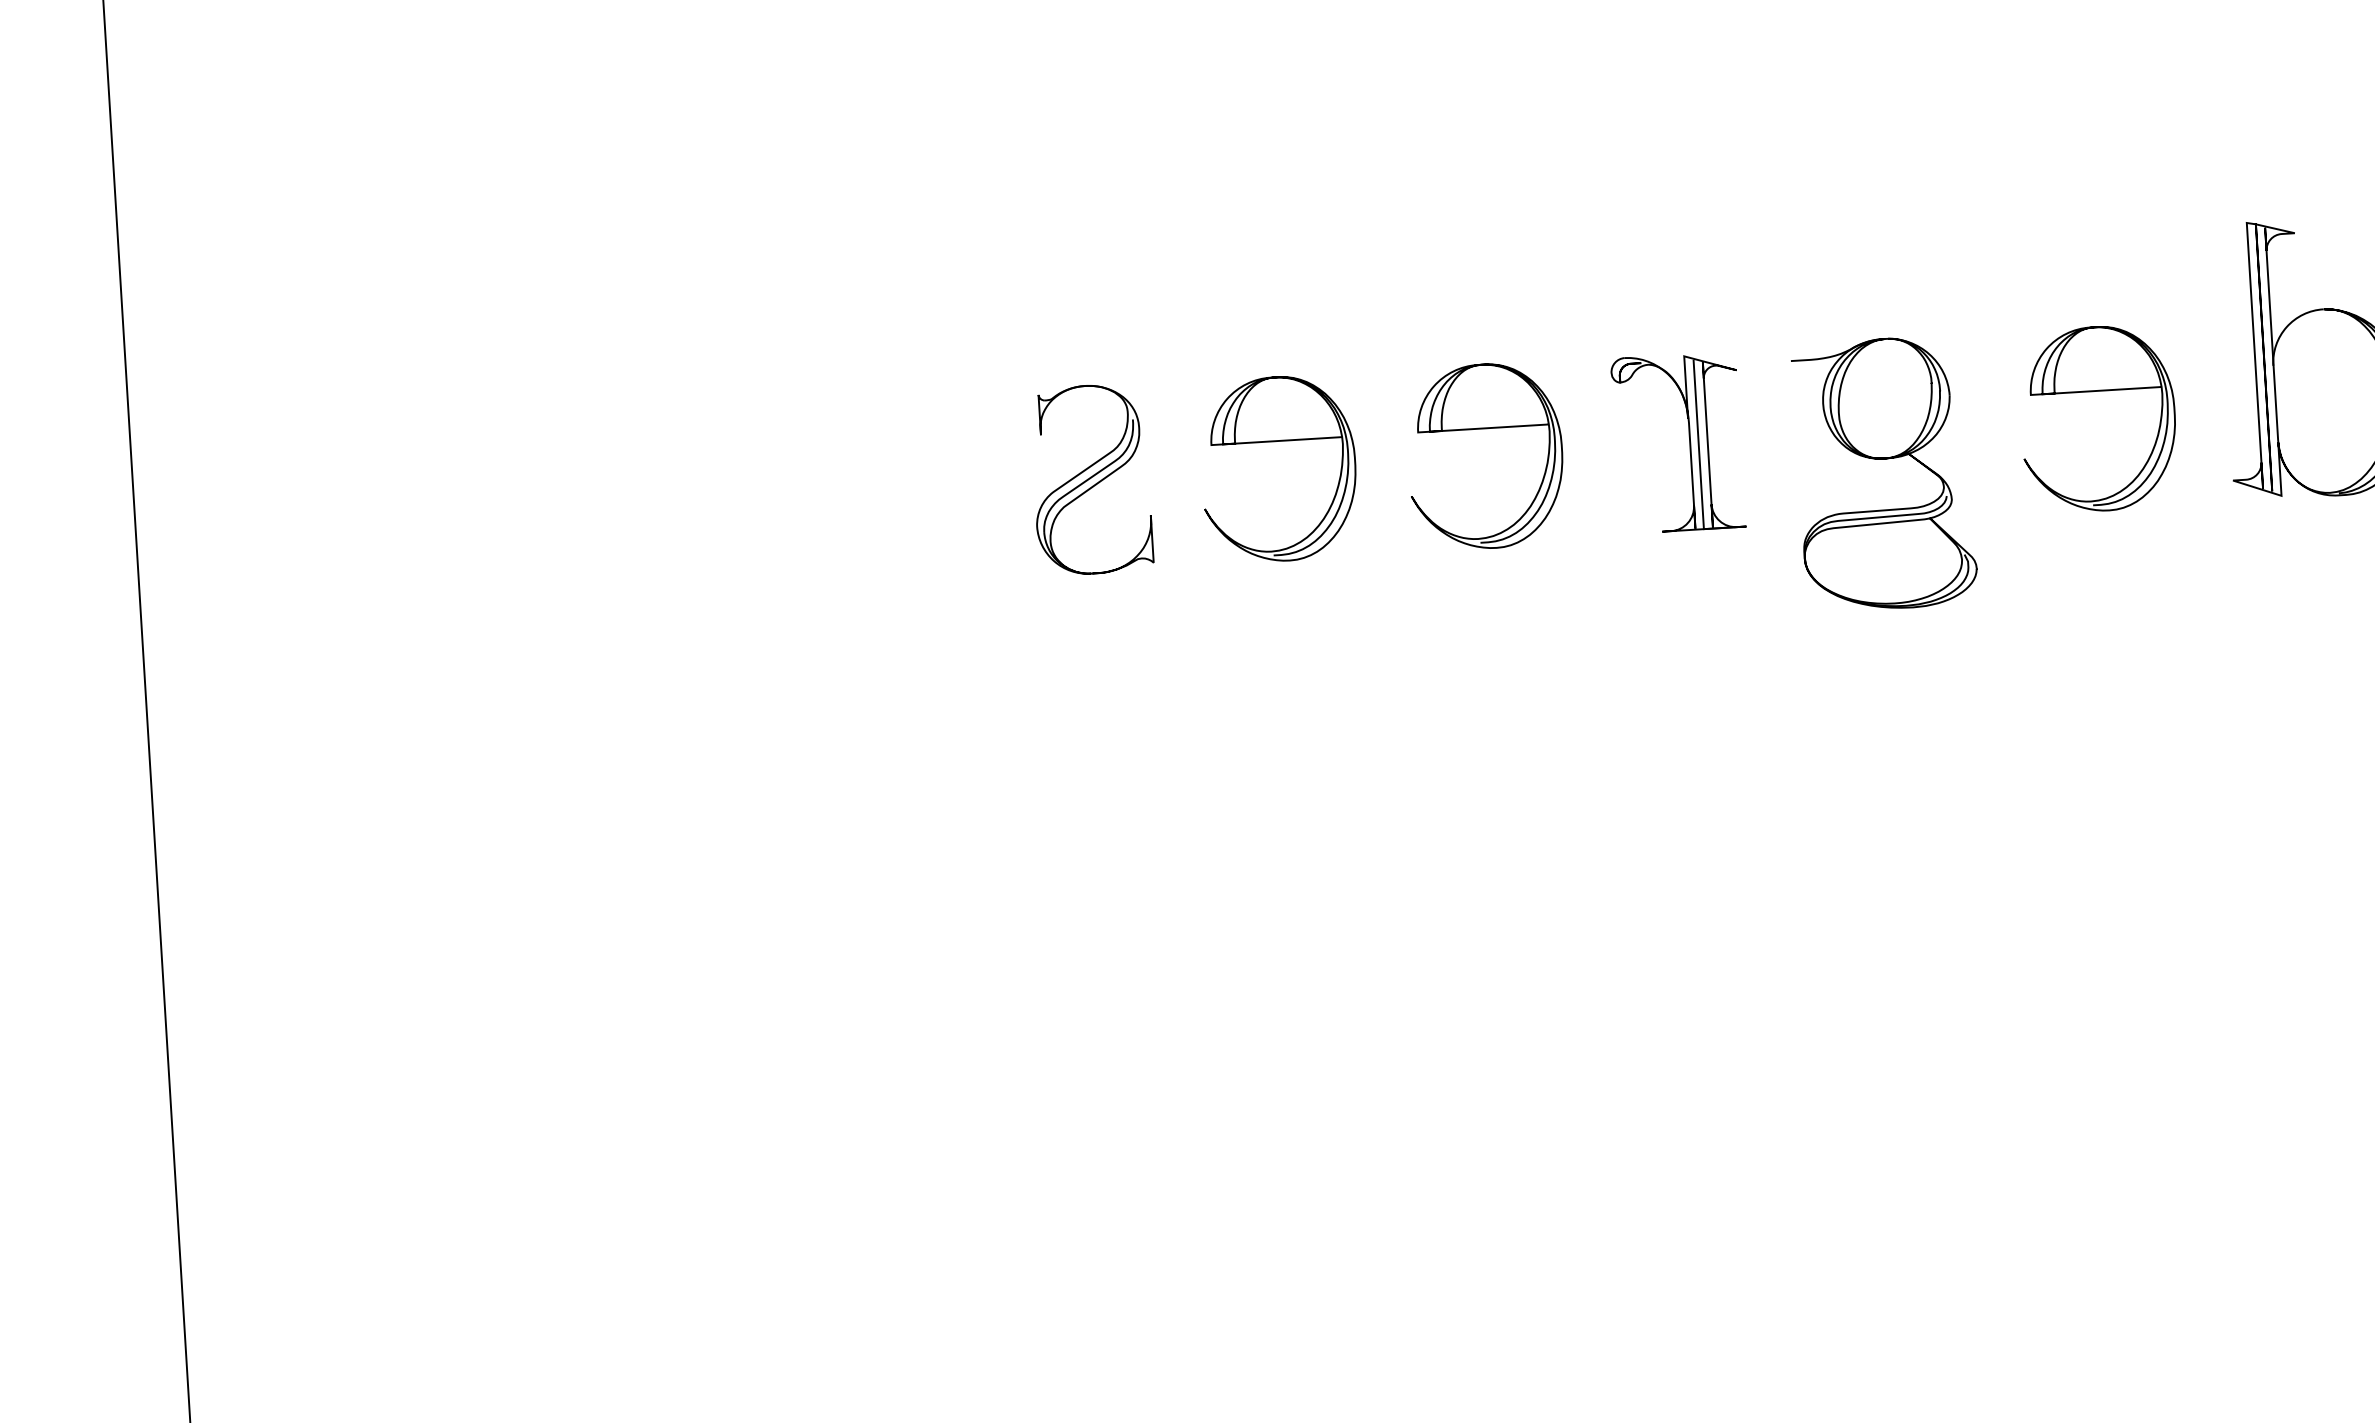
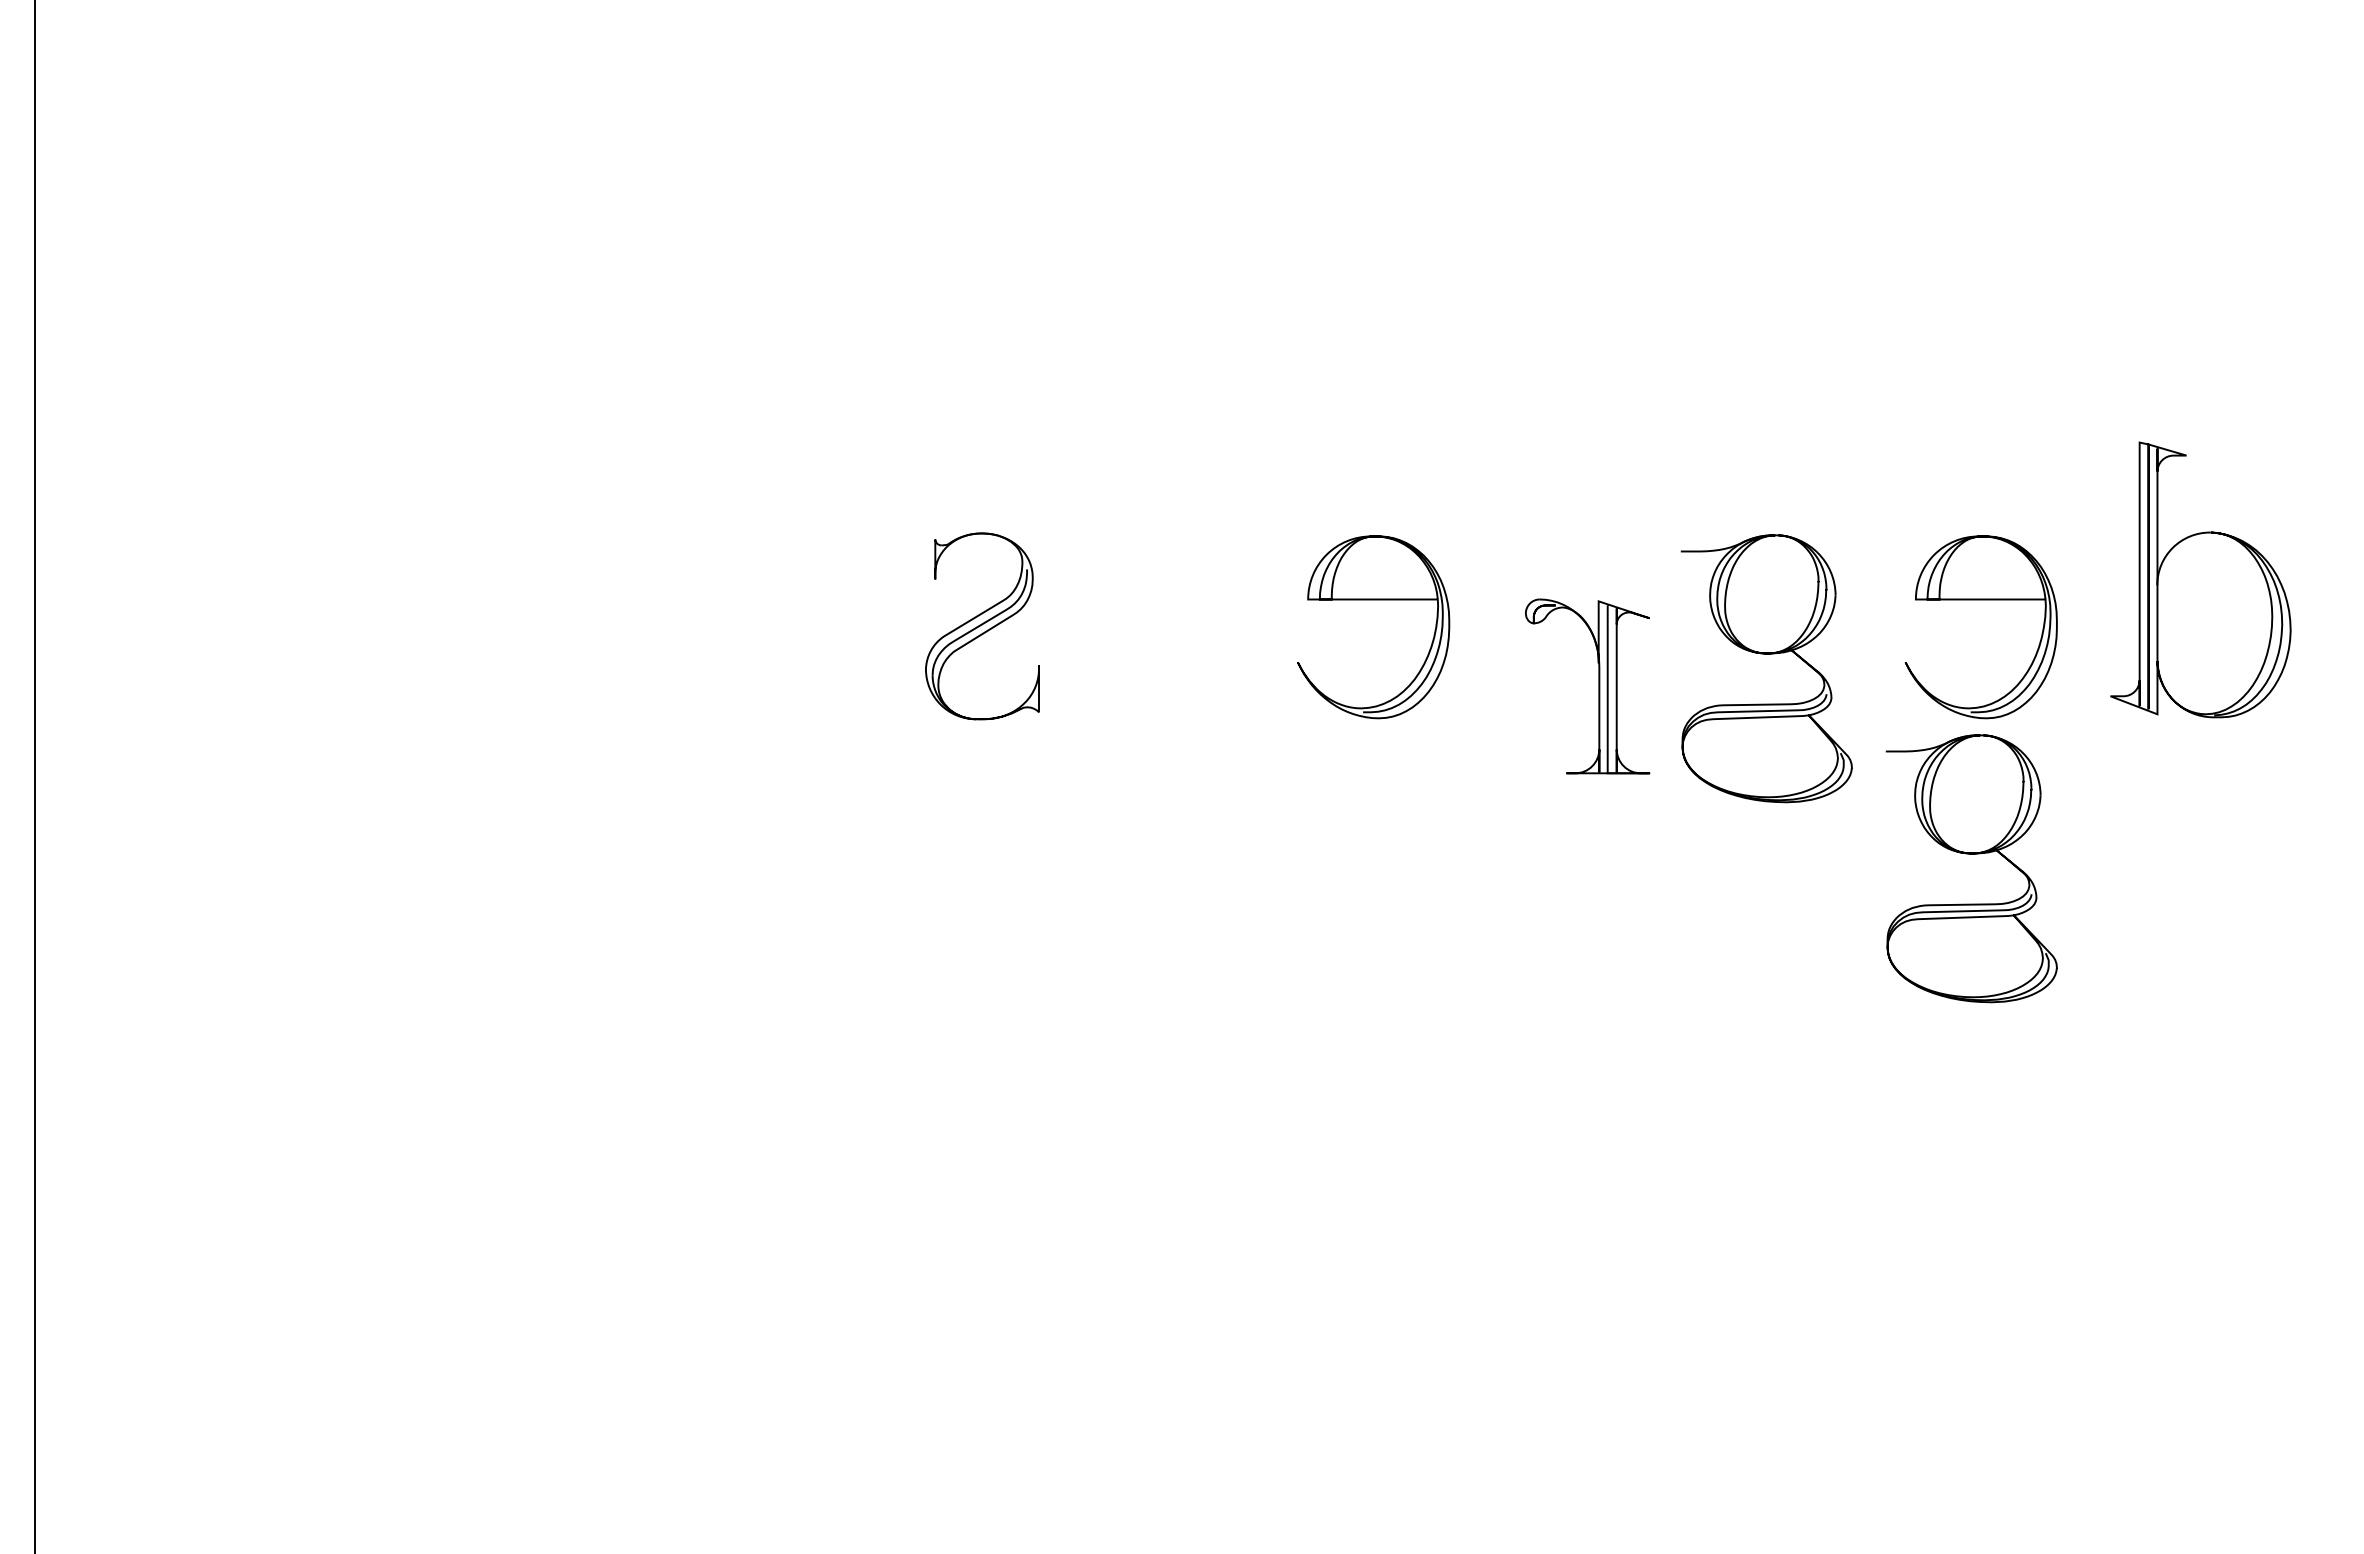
curve: (1277, 442) -> (1168, 600), removed
part: (1689, 442) -> (1598, 686), moved
part: (2102, 648) -> (1971, 854), added

